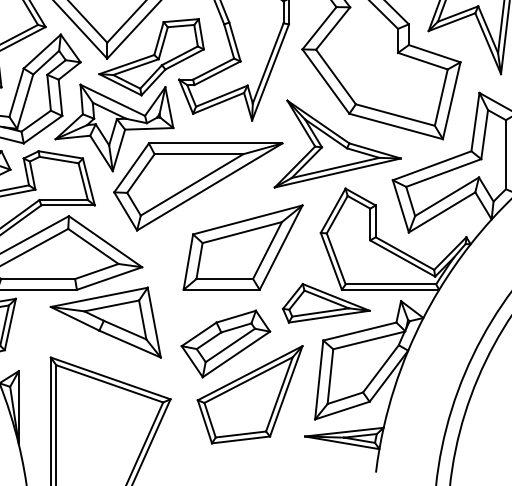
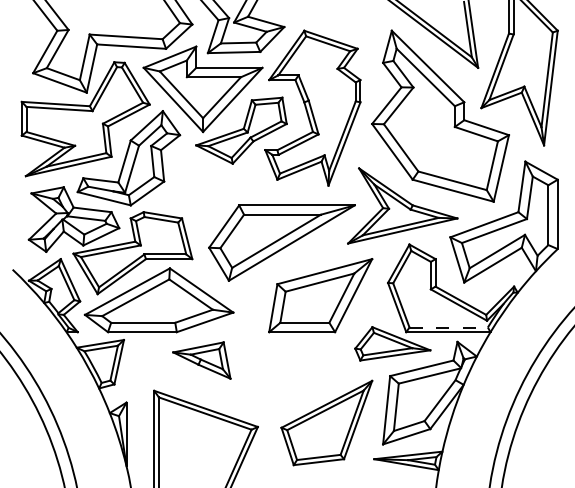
part: (114, 127) -> (209, 191), removed
line: (391, 284) -> (449, 327), solid -> dashed
part: (105, 322) -> (201, 360), size x0.6
part: (225, 343) -> (305, 378), removed

